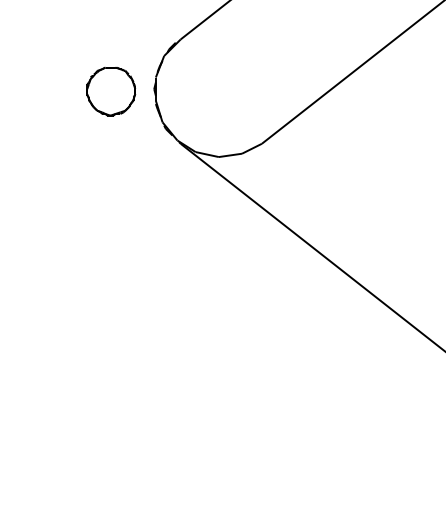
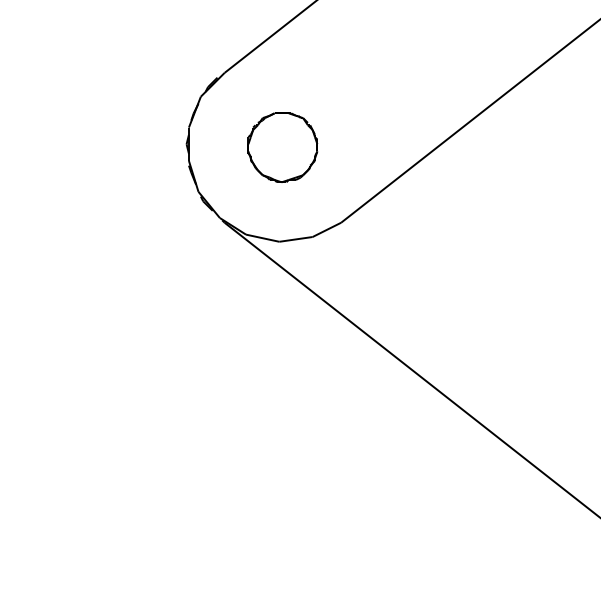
part: (111, 91) -> (283, 147), moved

